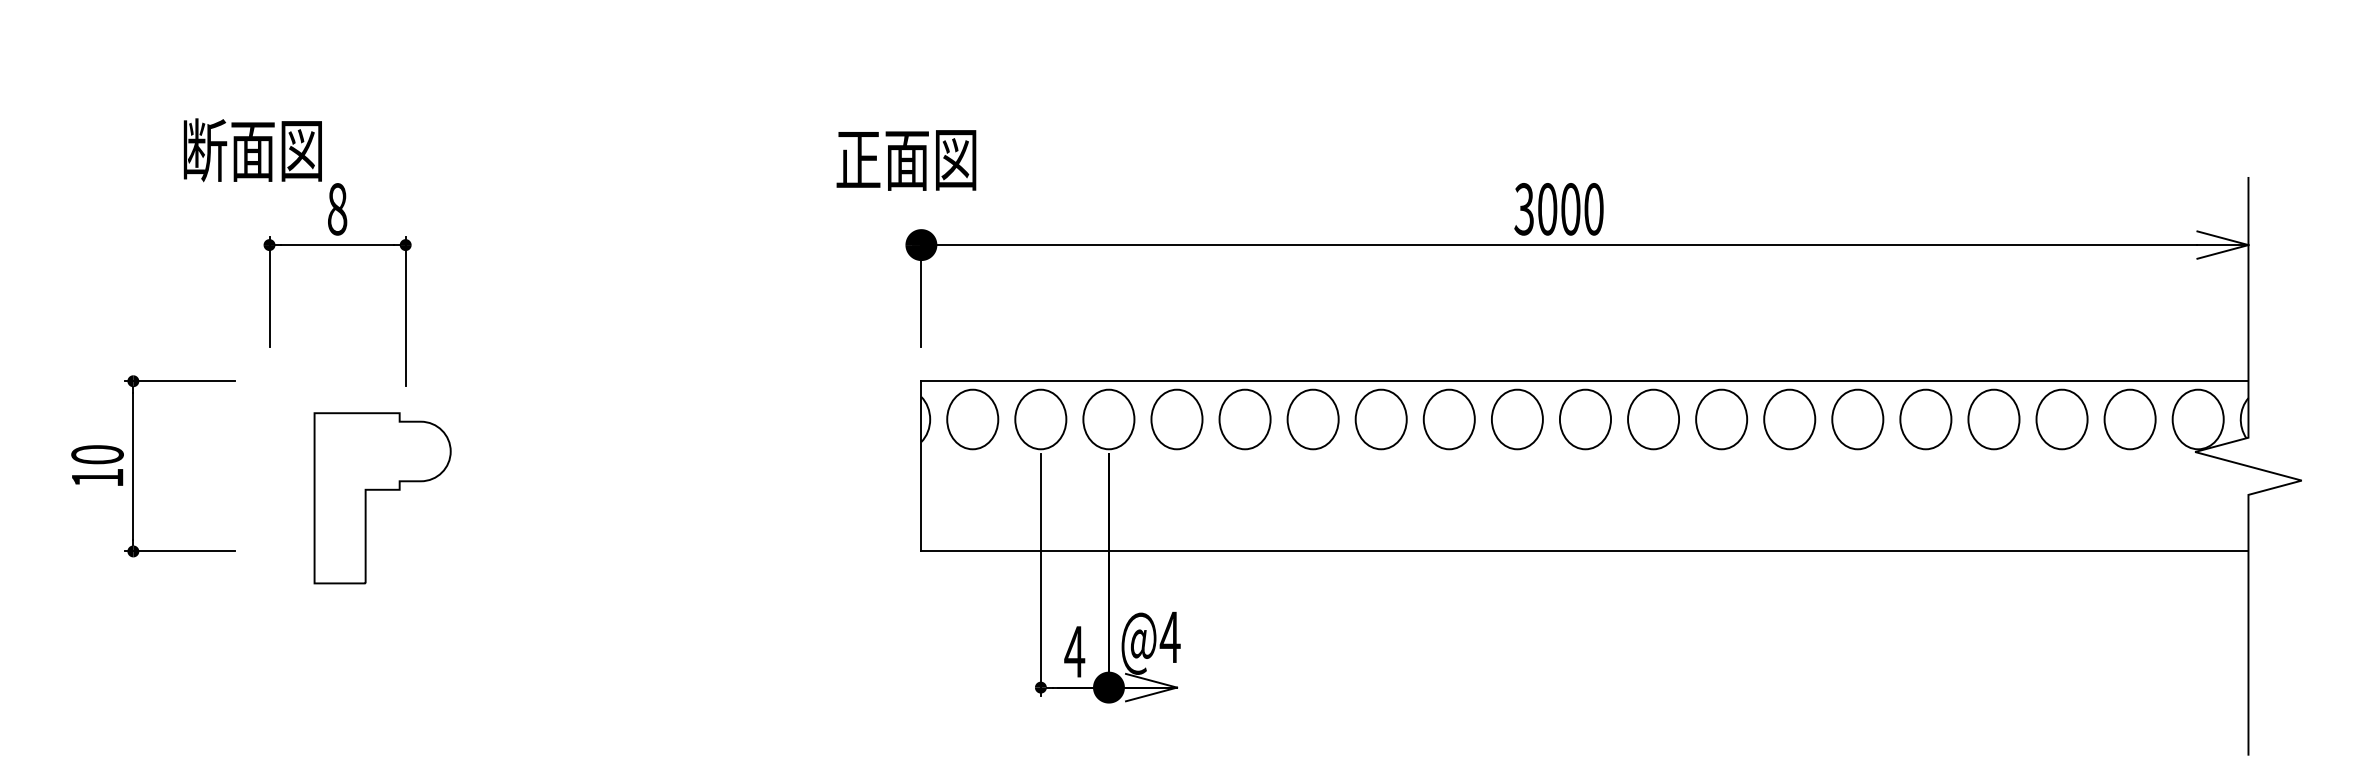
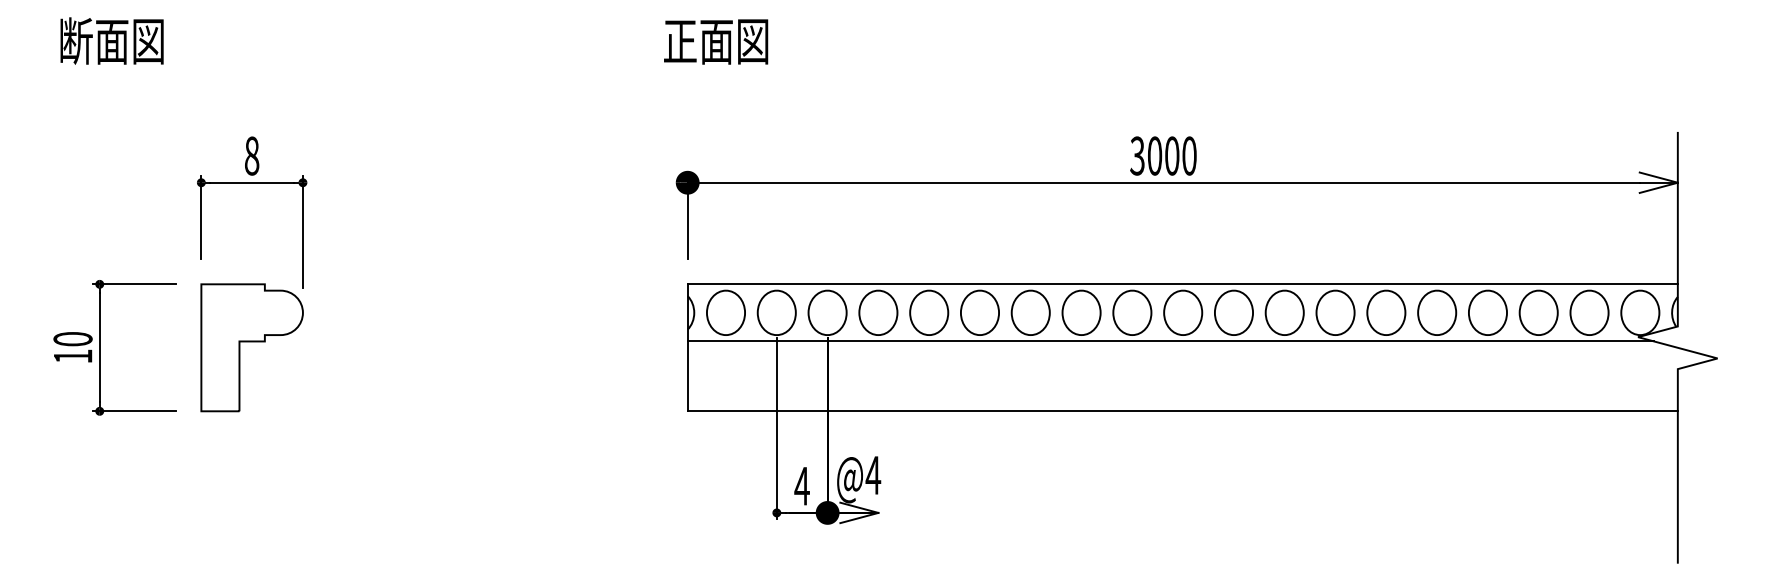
text: (252, 150) -> (111, 41), moved
text: (906, 160) -> (716, 42), moved
line: (1568, 457) -> (1170, 341), added
part: (382, 490) -> (252, 341), moved

